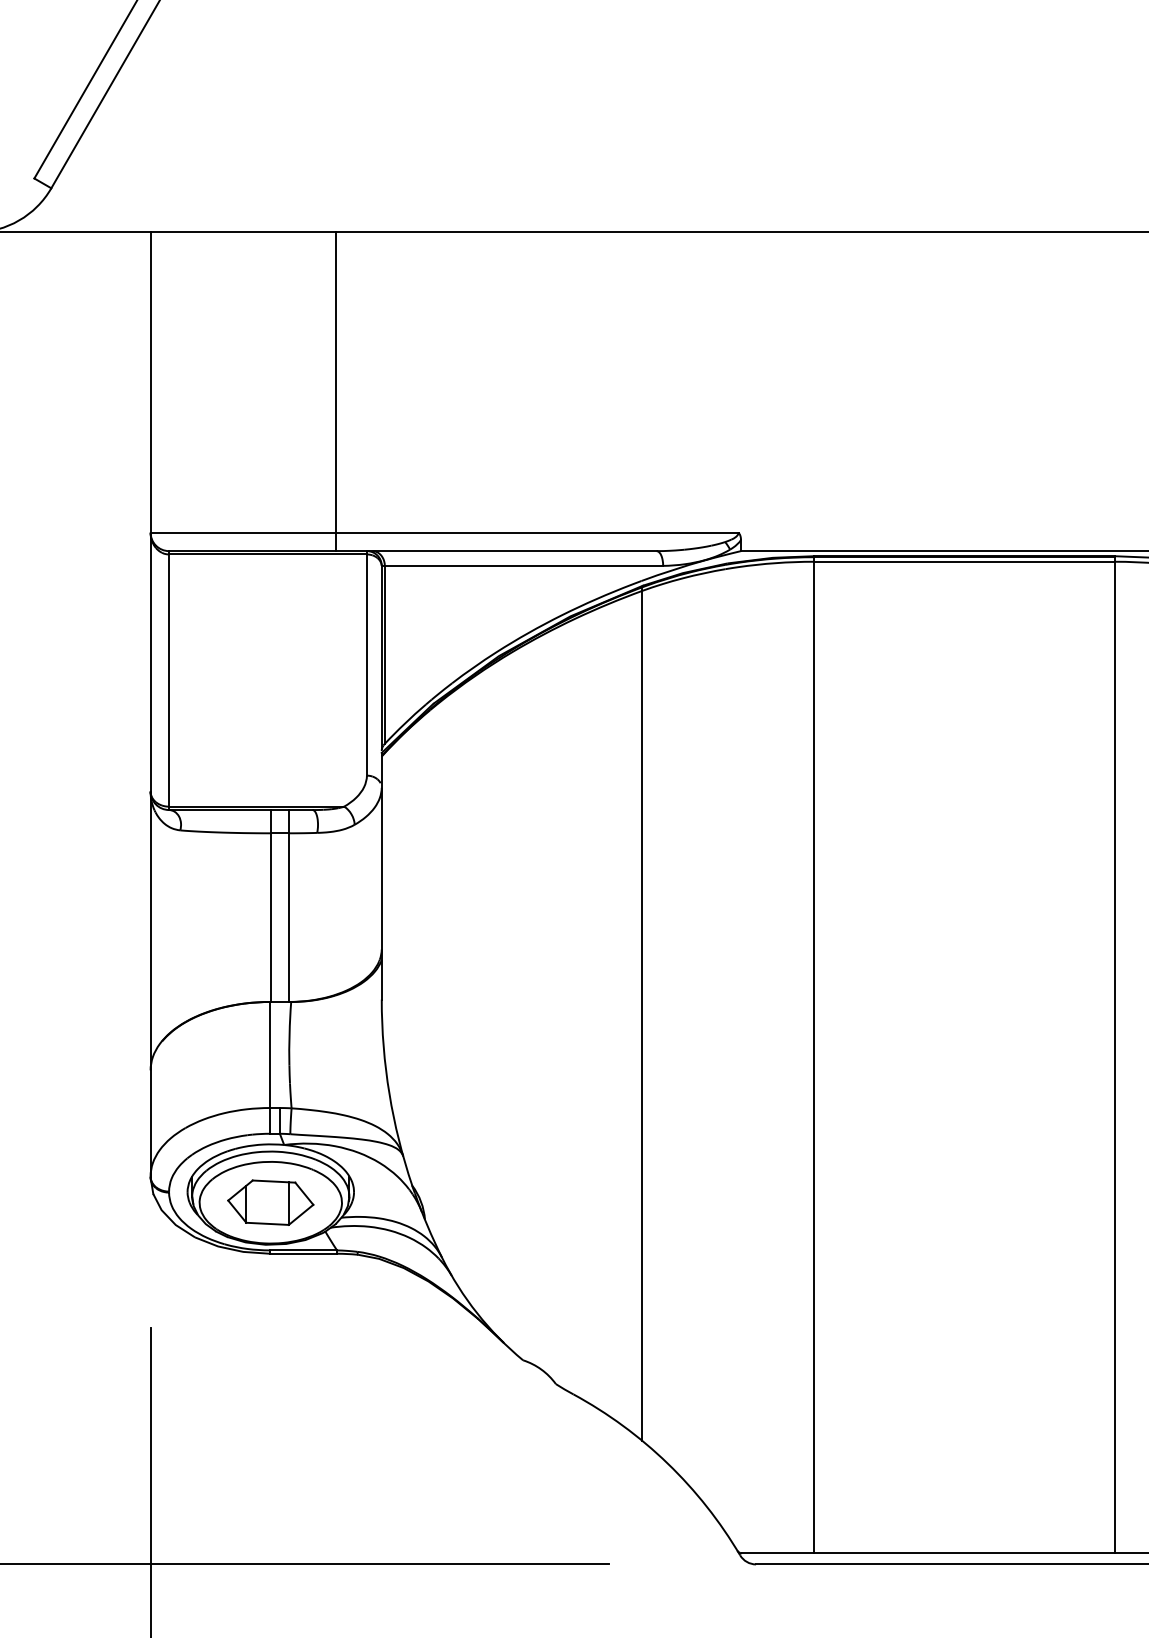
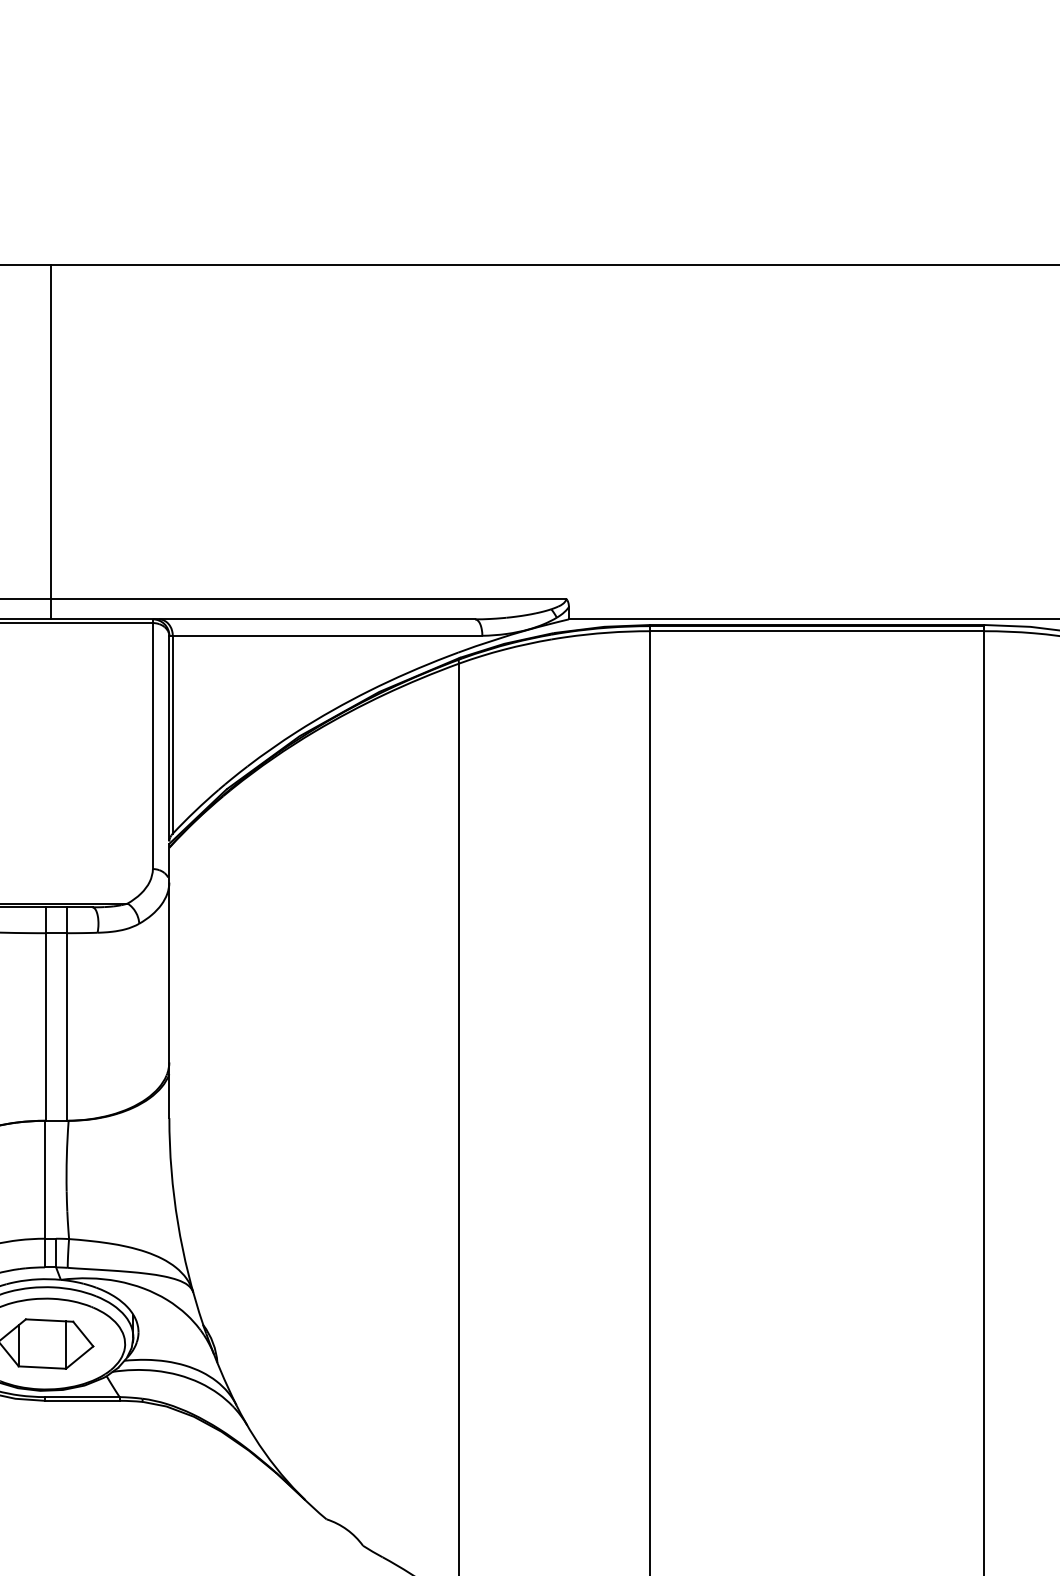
line: (335, 391) -> (51, 441), moved

